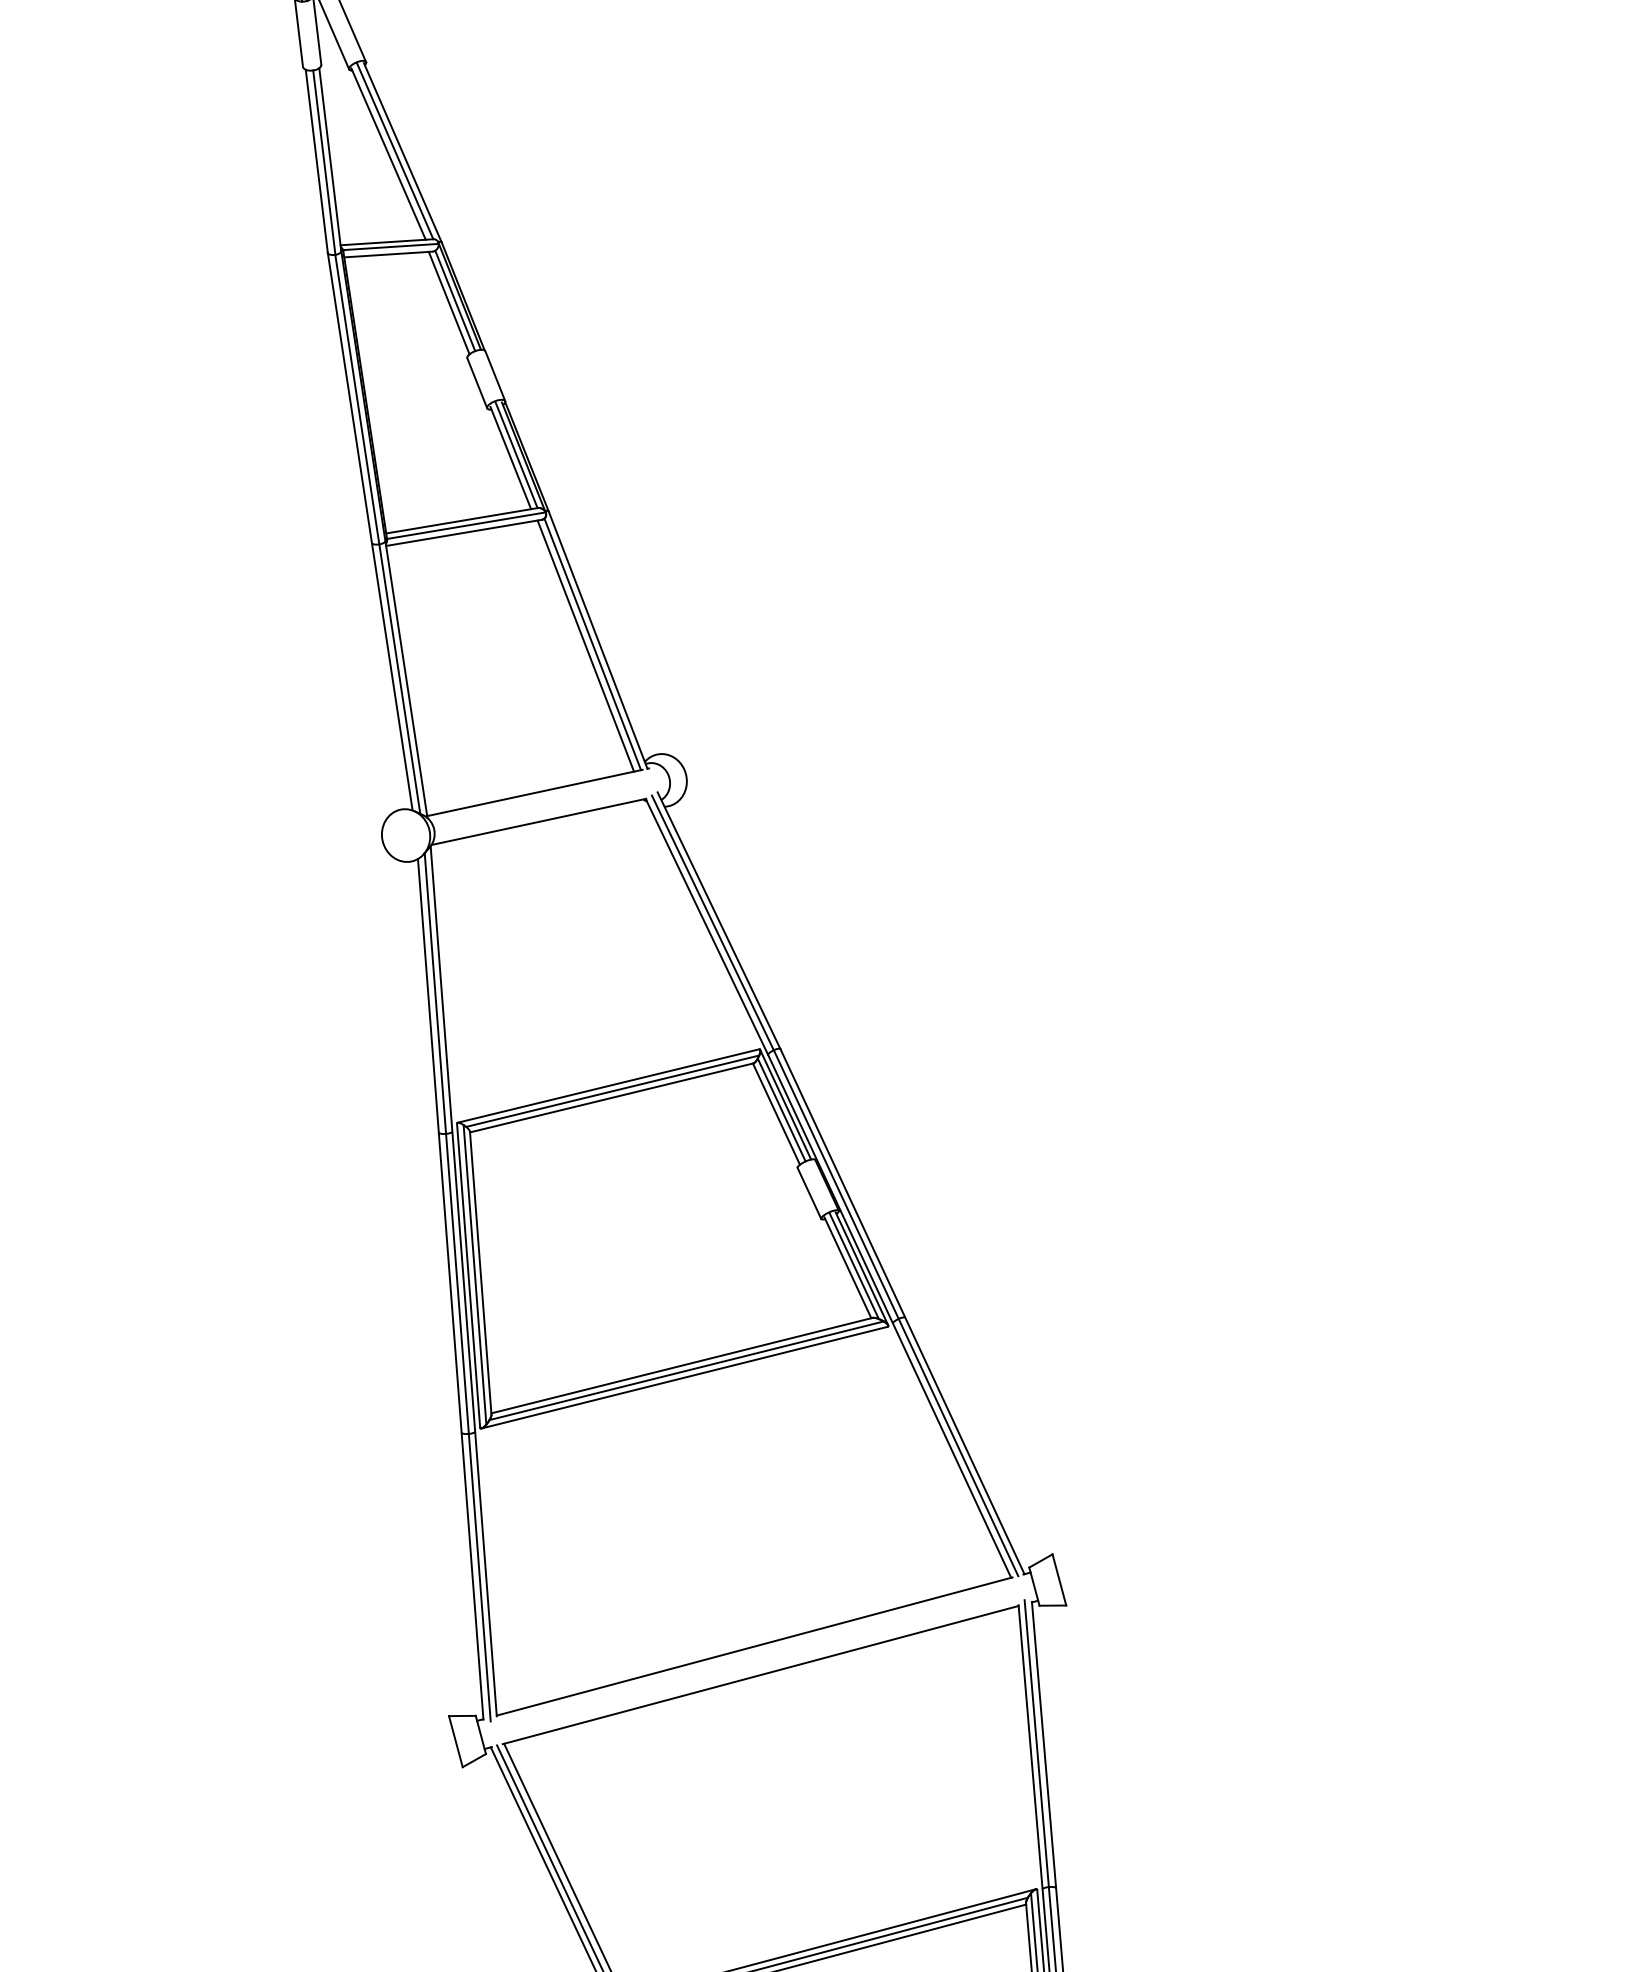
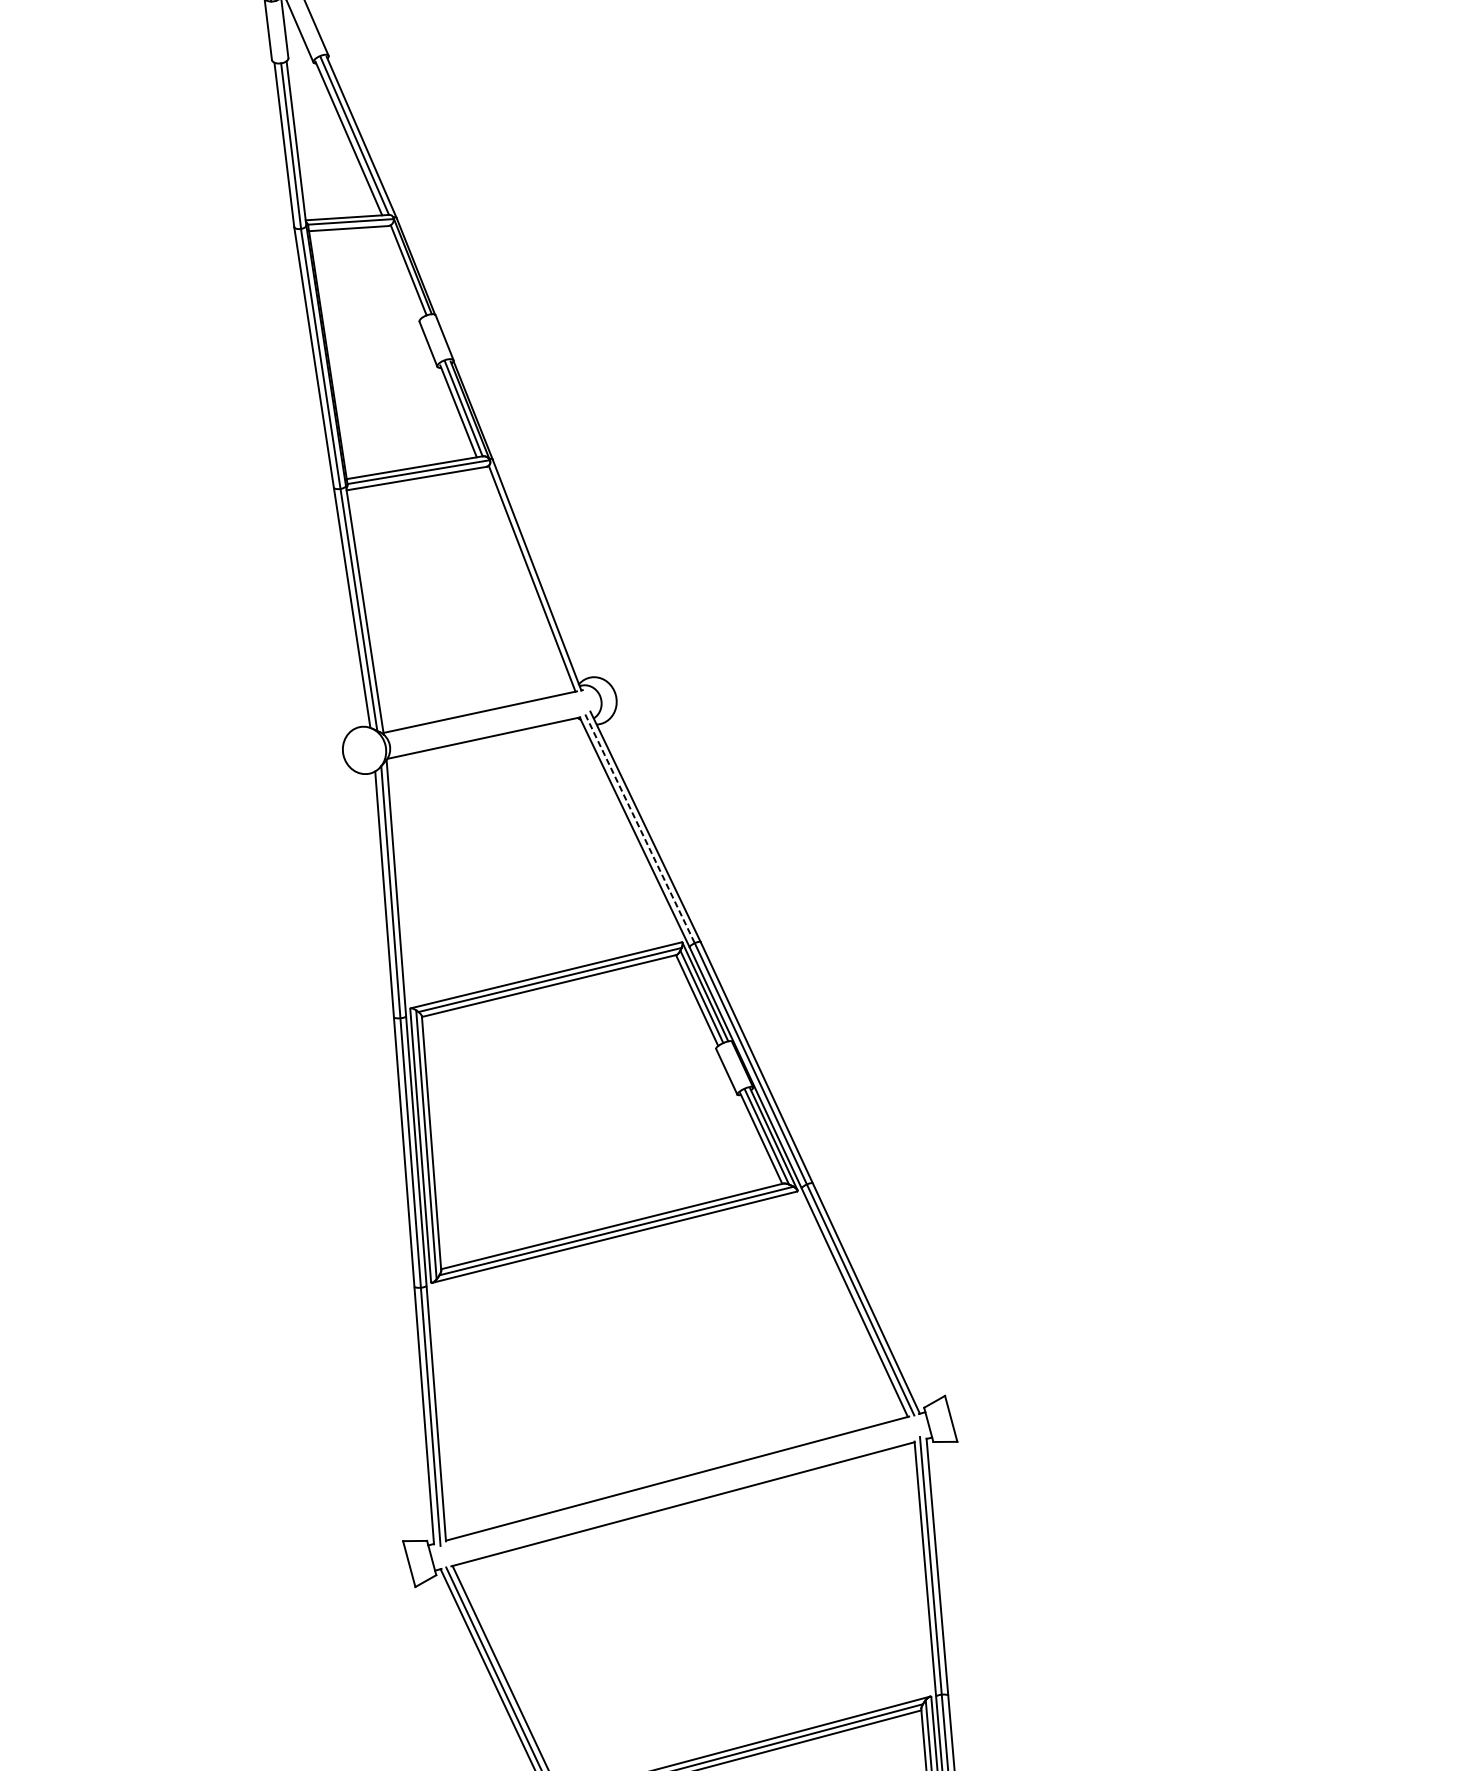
line: (448, 302) -> (402, 271), removed
line: (585, 645) -> (525, 579), removed
line: (713, 923) -> (640, 829), solid -> dashed

